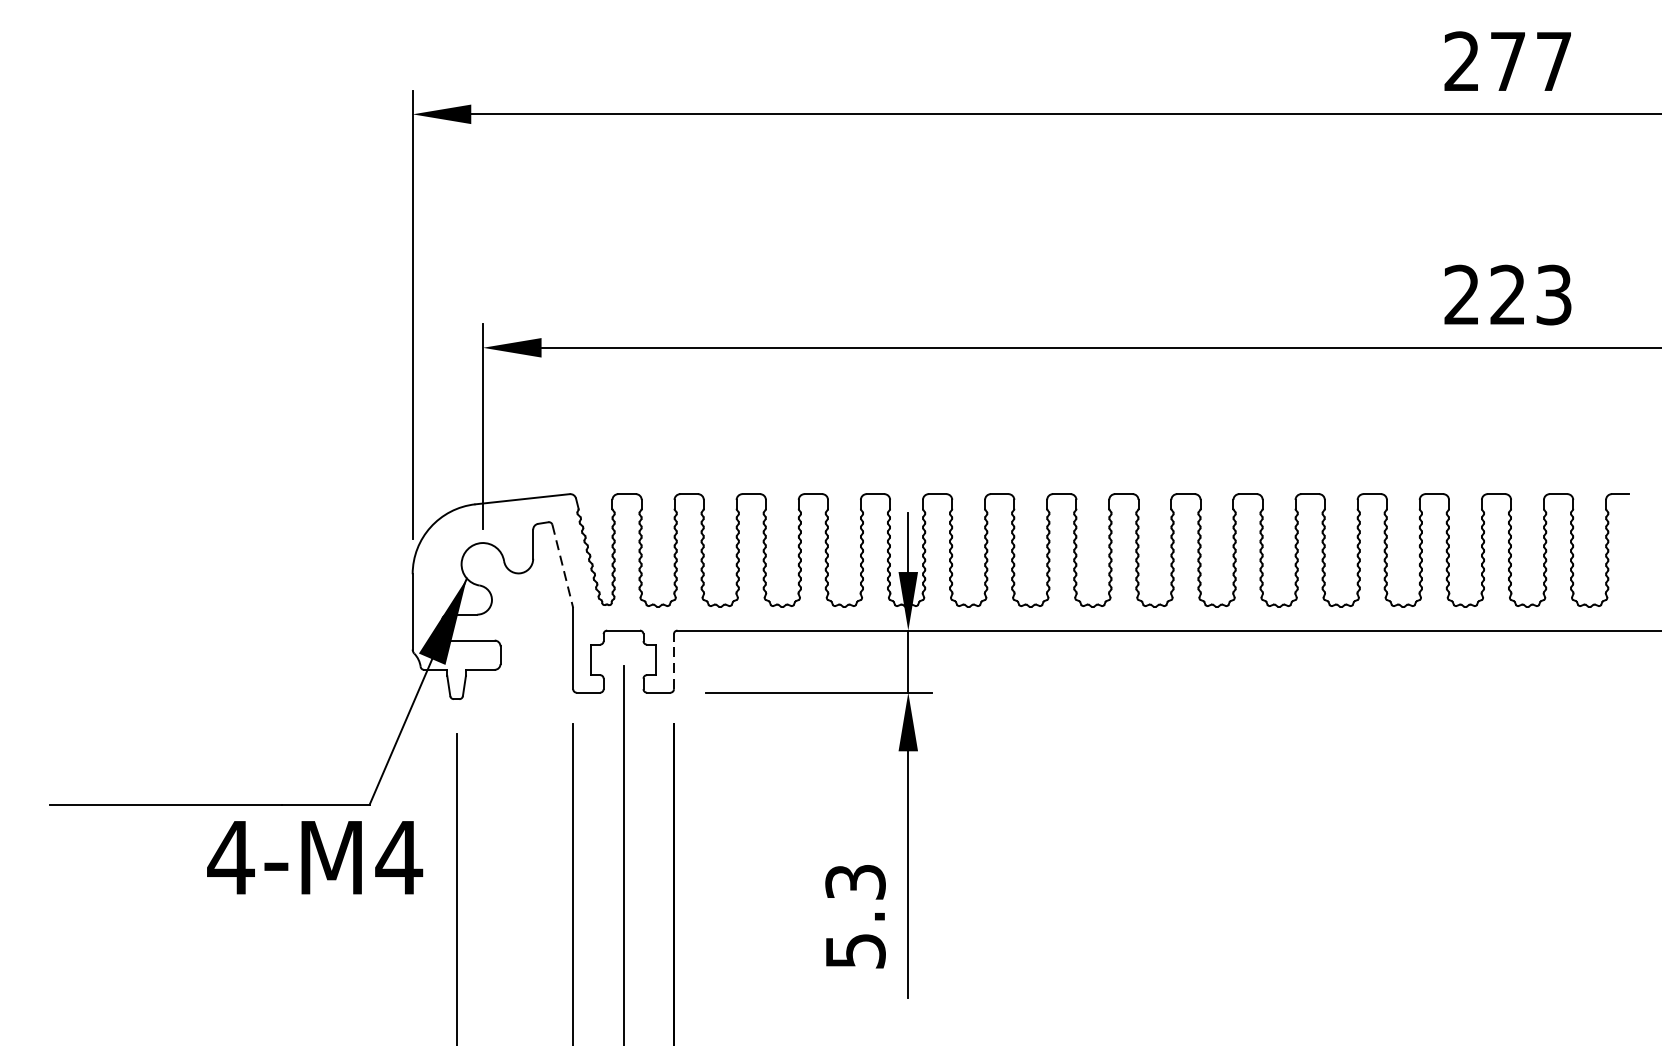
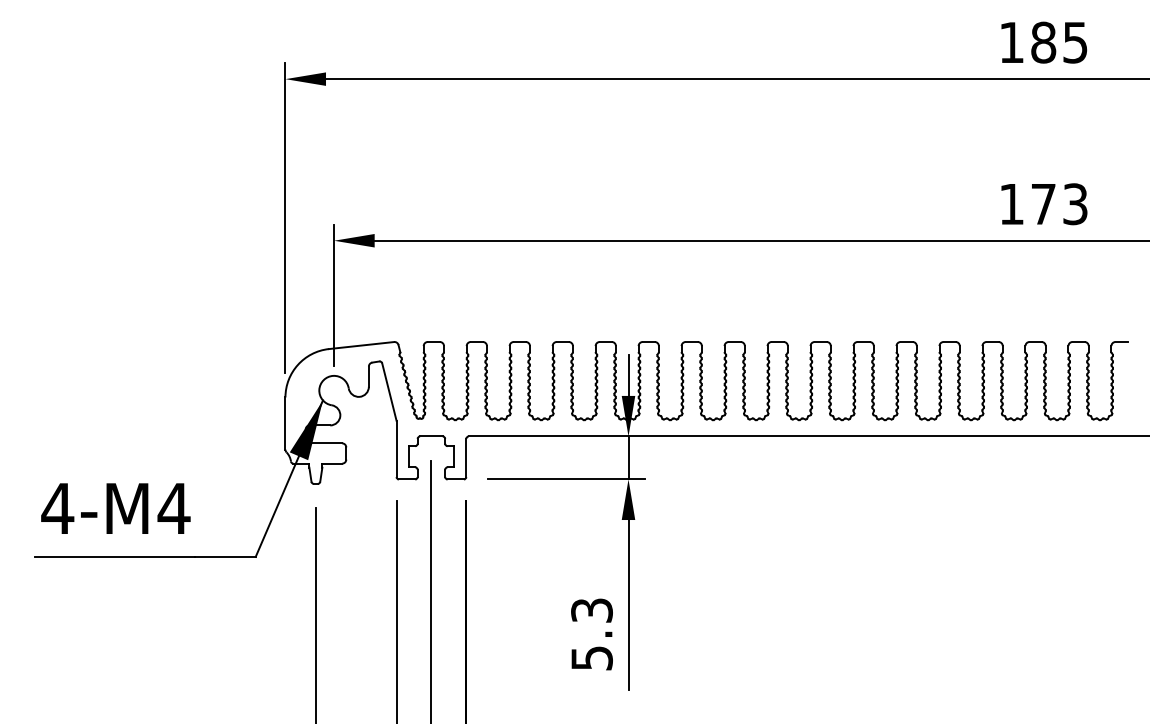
text: (1507, 61) -> (1043, 42), 277 -> 185
text: (1484, 293) -> (1027, 203), 223 -> 173
line: (562, 567) -> (389, 392), dashed -> solid
line: (674, 660) -> (466, 457), dashed -> solid
text: (314, 857) -> (115, 508), moved

